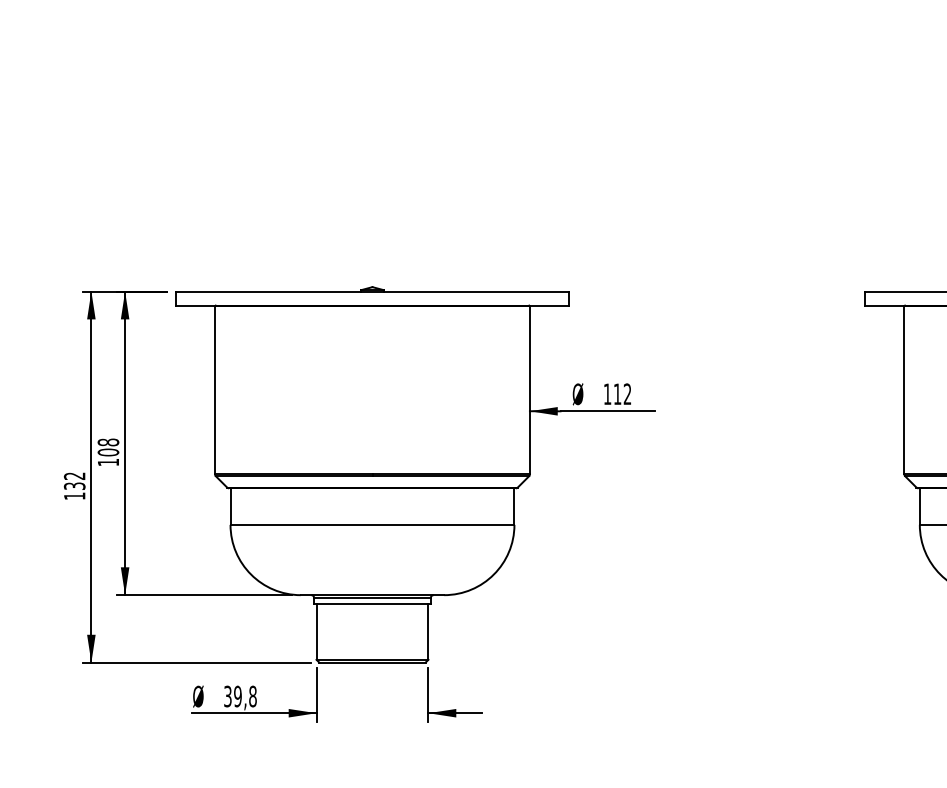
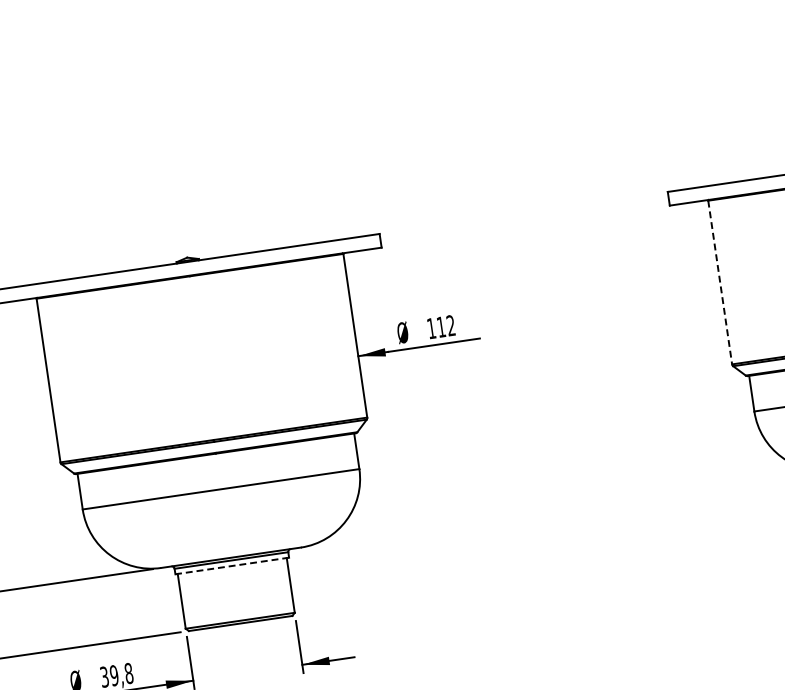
line: (904, 390) -> (720, 282), solid -> dashed
line: (371, 603) -> (231, 566), solid -> dashed

